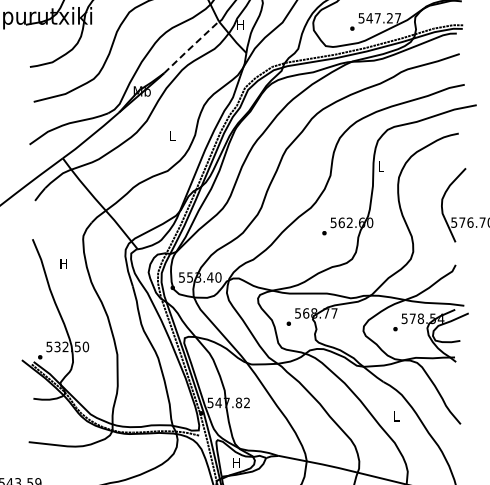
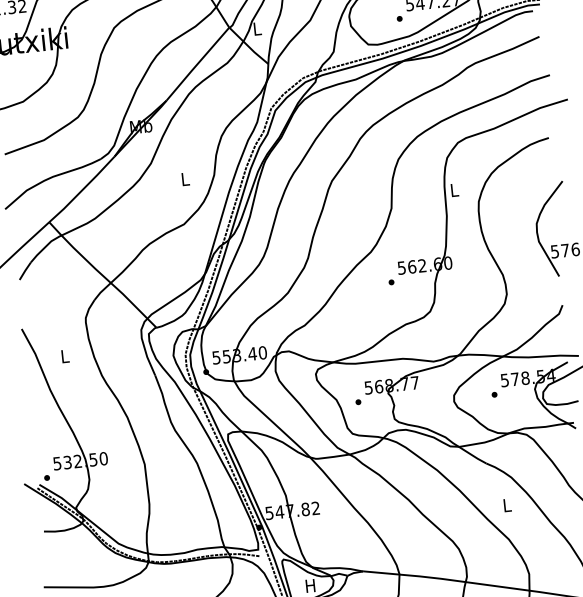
text: (240, 24) -> (257, 28), H -> L
line: (190, 47) -> (196, 64), dashed -> solid
text: (63, 263) -> (64, 355), H -> L

